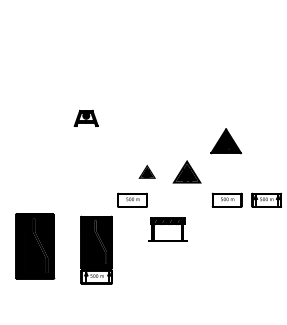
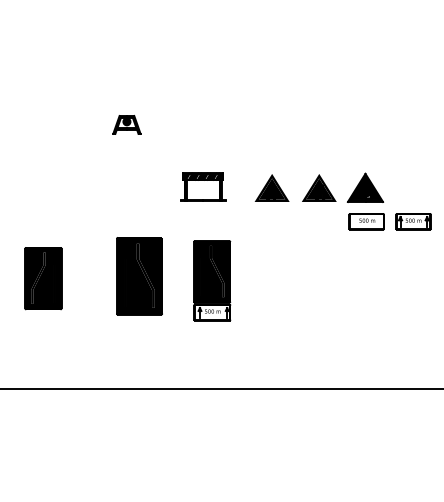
part: (85, 118) -> (126, 124), moved
part: (226, 140) -> (365, 187), moved
part: (146, 171) -> (271, 187), size x1.67
part: (132, 200) -> (254, 221), removed
part: (167, 229) -> (203, 186), moved

